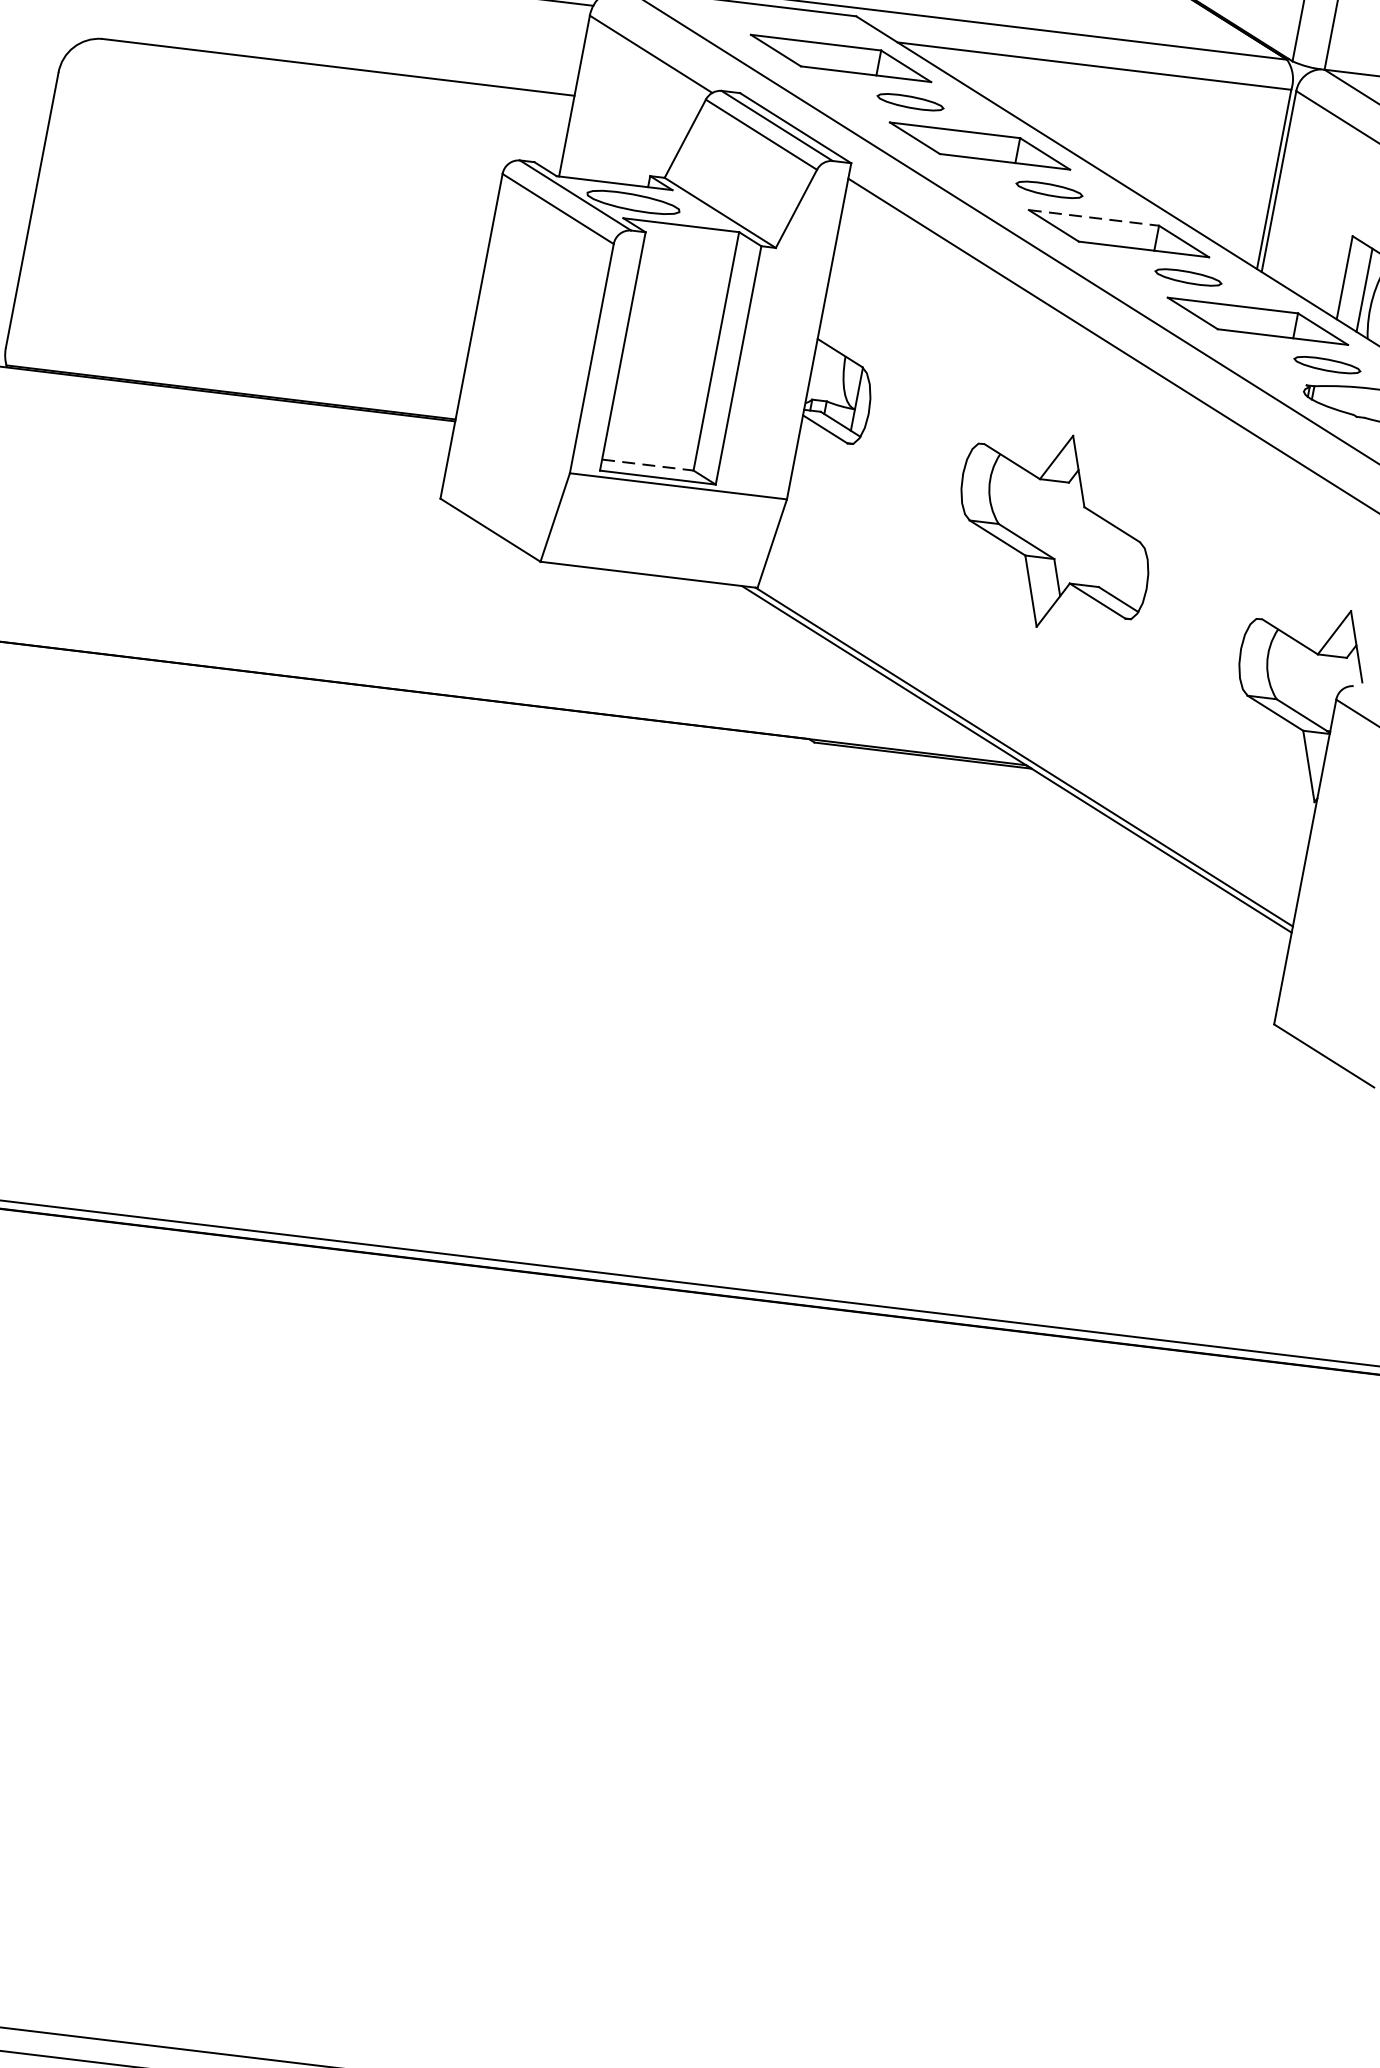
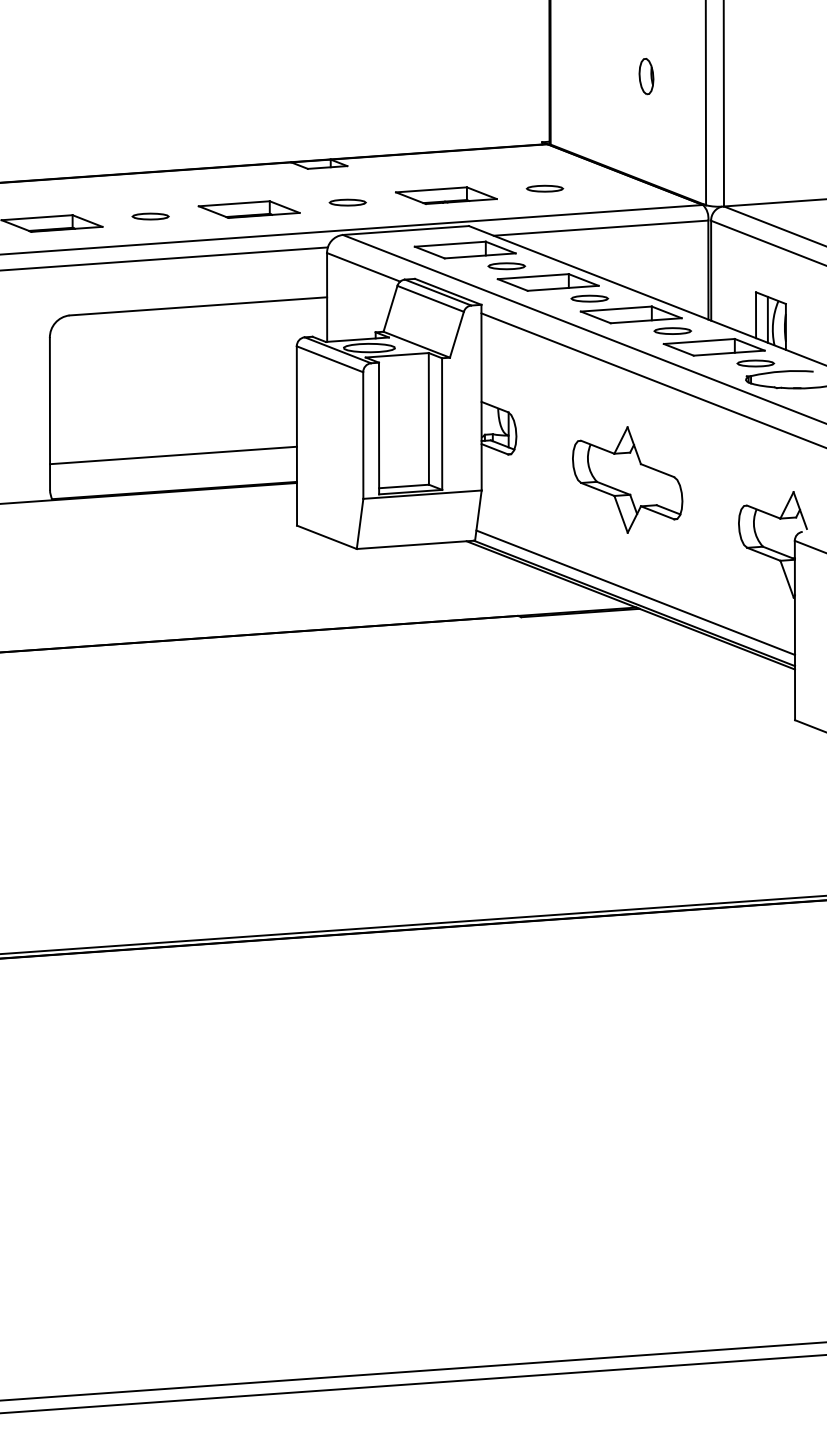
line: (1094, 218) -> (616, 309), dashed -> solid
line: (241, 328) -> (173, 455), added
line: (648, 465) -> (404, 486), dashed -> solid
line: (1029, 737) -> (635, 592), added

